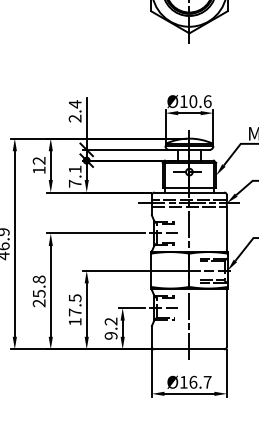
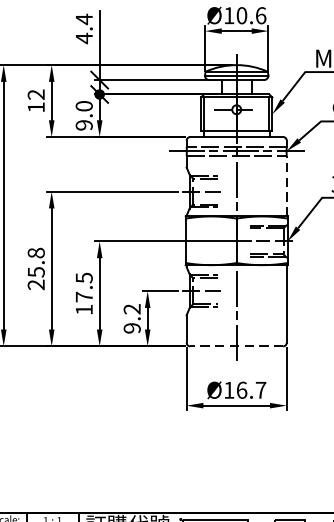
text: (74, 118) -> (83, 38), 2.4 -> 4.4
text: (74, 176) -> (83, 115), 7.1 -> 9.0
line: (226, 229) -> (286, 186), solid -> dashed
line: (189, 349) -> (236, 346), solid -> dashed

